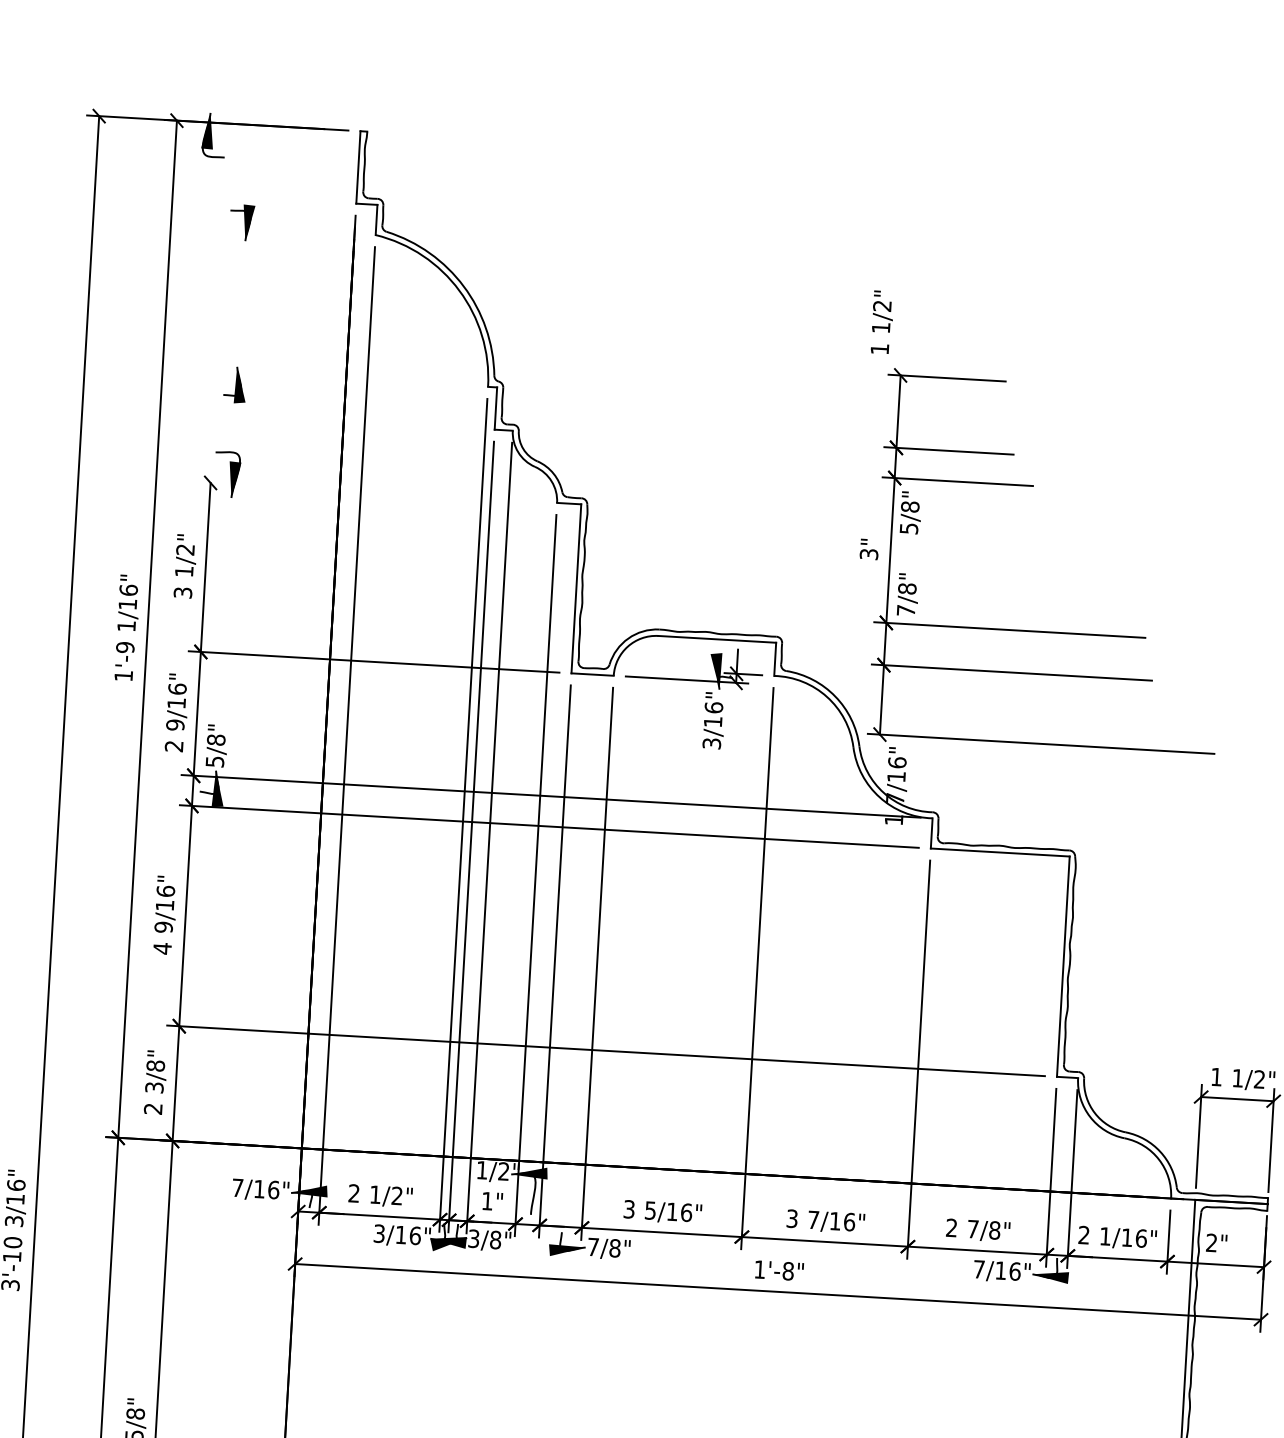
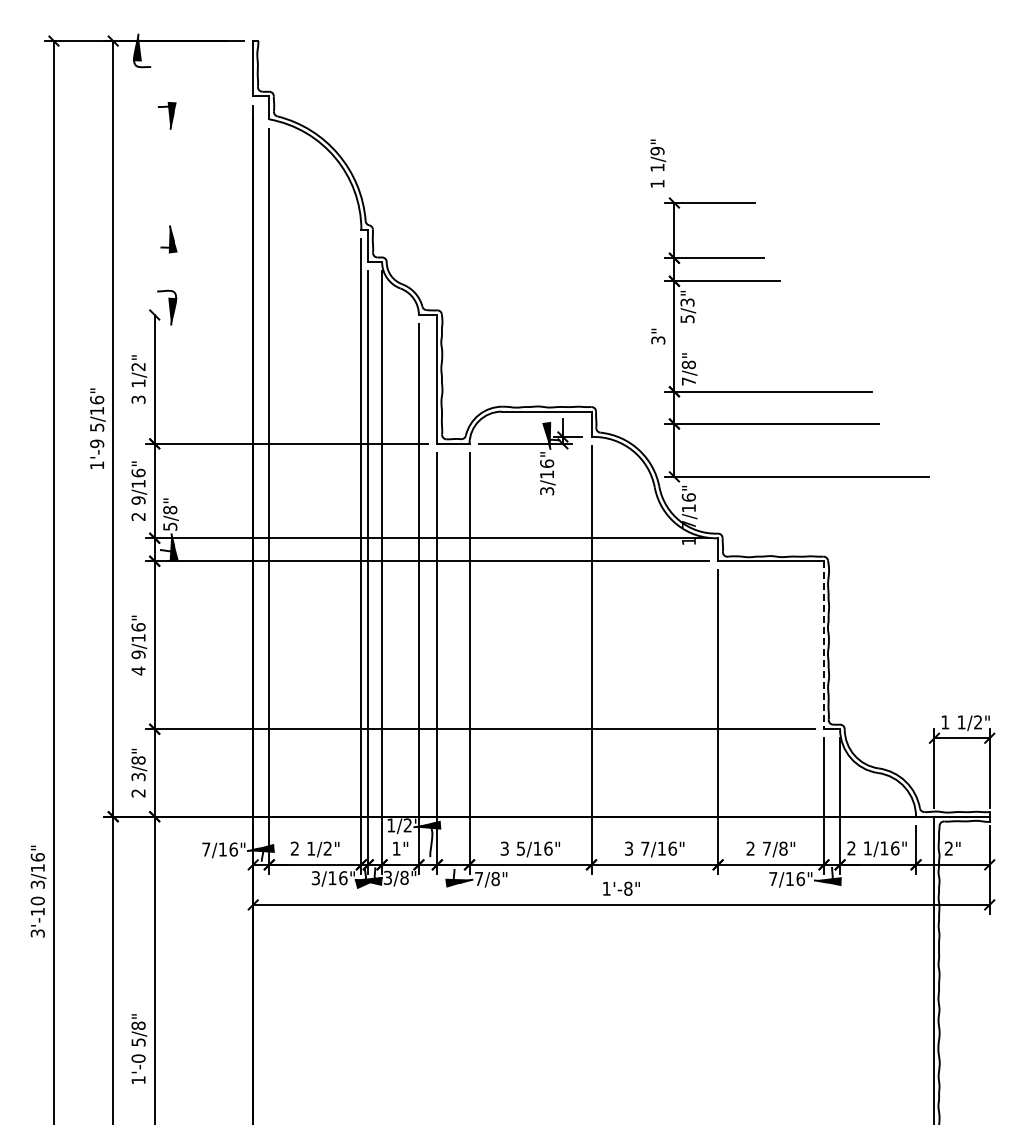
text: (882, 306) -> (657, 151), 1/2" -> 1/9"
text: (910, 506) -> (687, 302), 5/8" -> 5/3"
text: (127, 626) -> (97, 427), 1/16" -> 5/16"
line: (1062, 966) -> (823, 645), solid -> dashed

